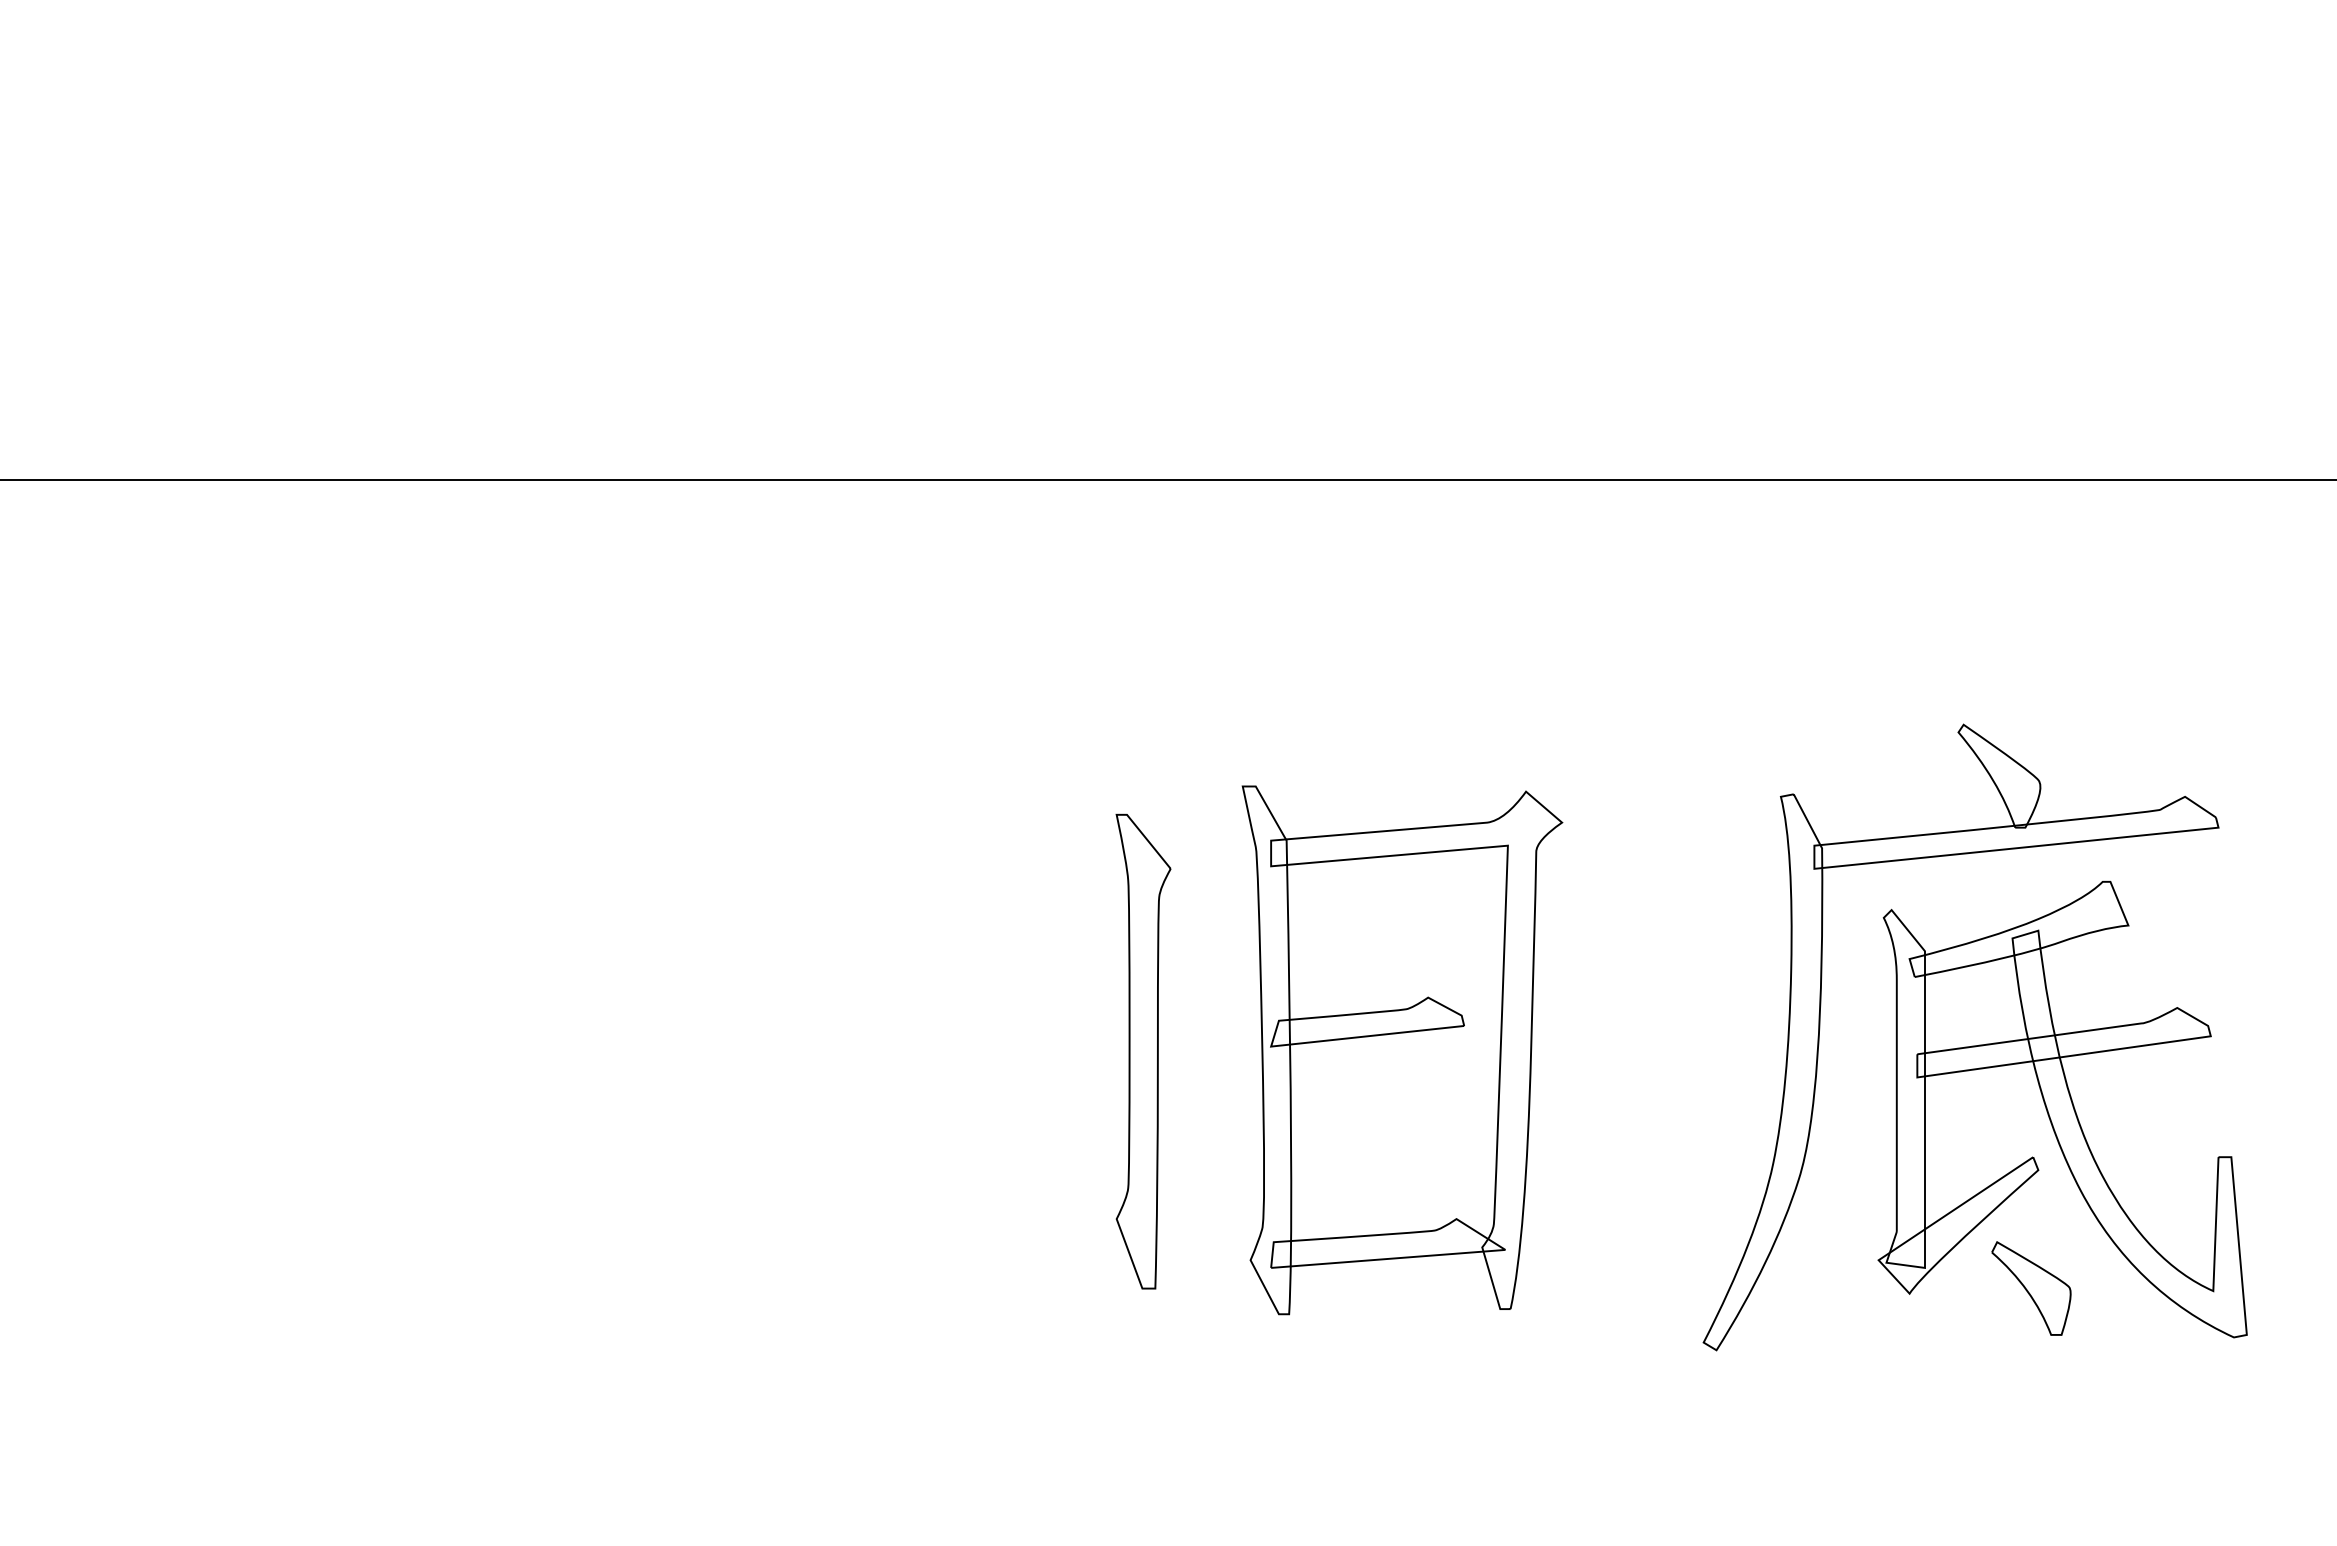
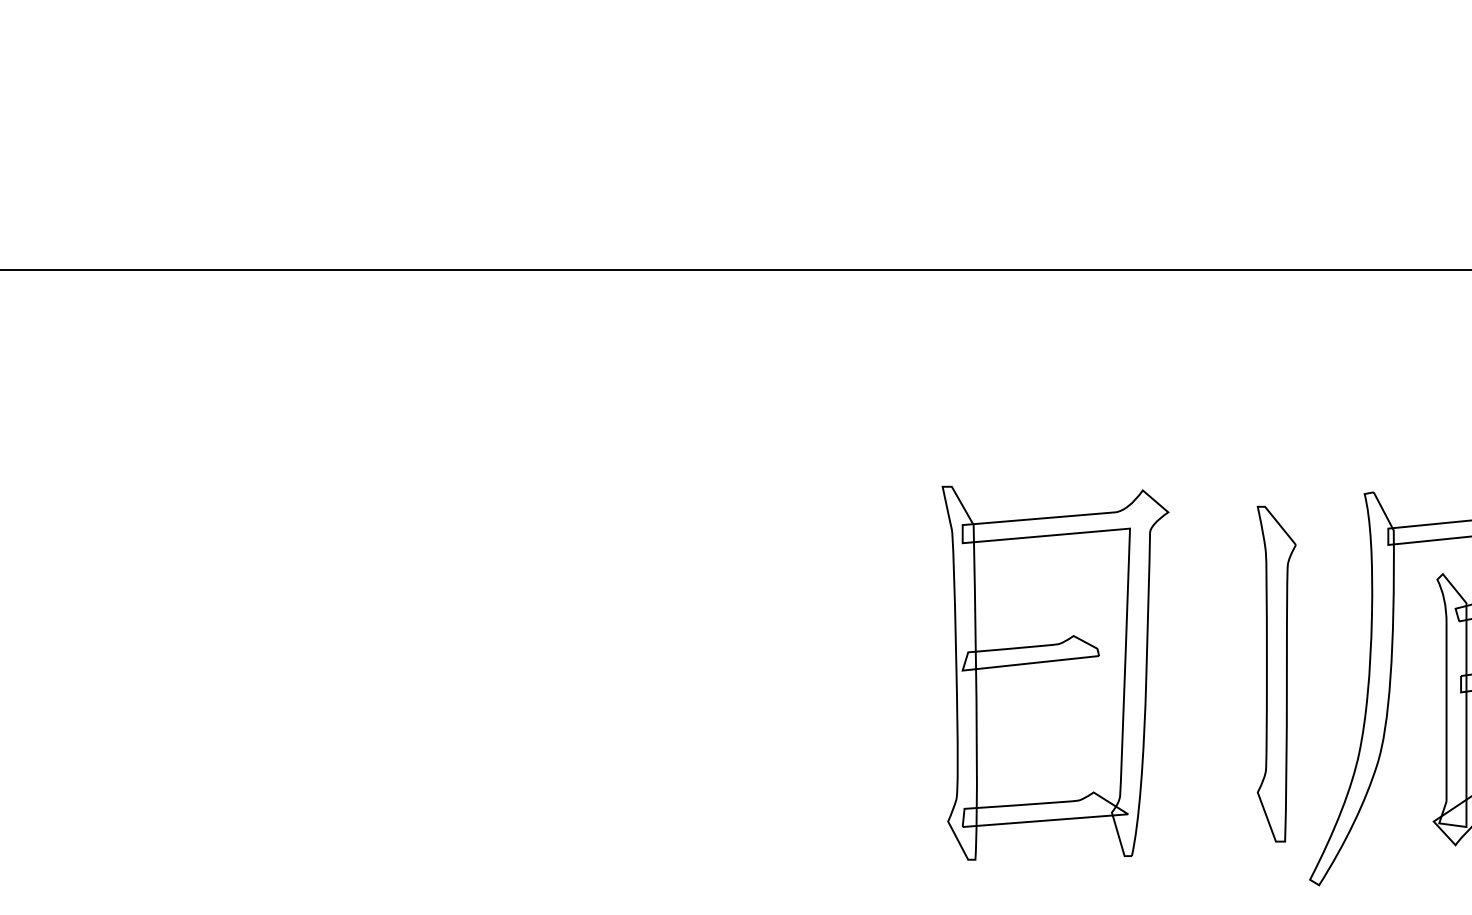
part: (1402, 1050) -> (1055, 673), moved
part: (1143, 1051) -> (1276, 674), moved

